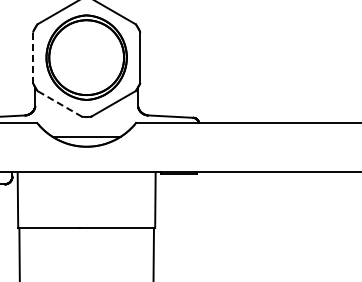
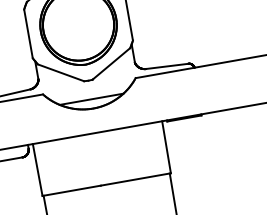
line: (33, 57) -> (28, 33), dashed -> solid
line: (59, 103) -> (60, 72), dashed -> solid

